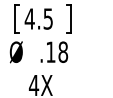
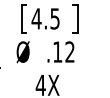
text: (63, 51) -> (70, 51), .18 -> .12

